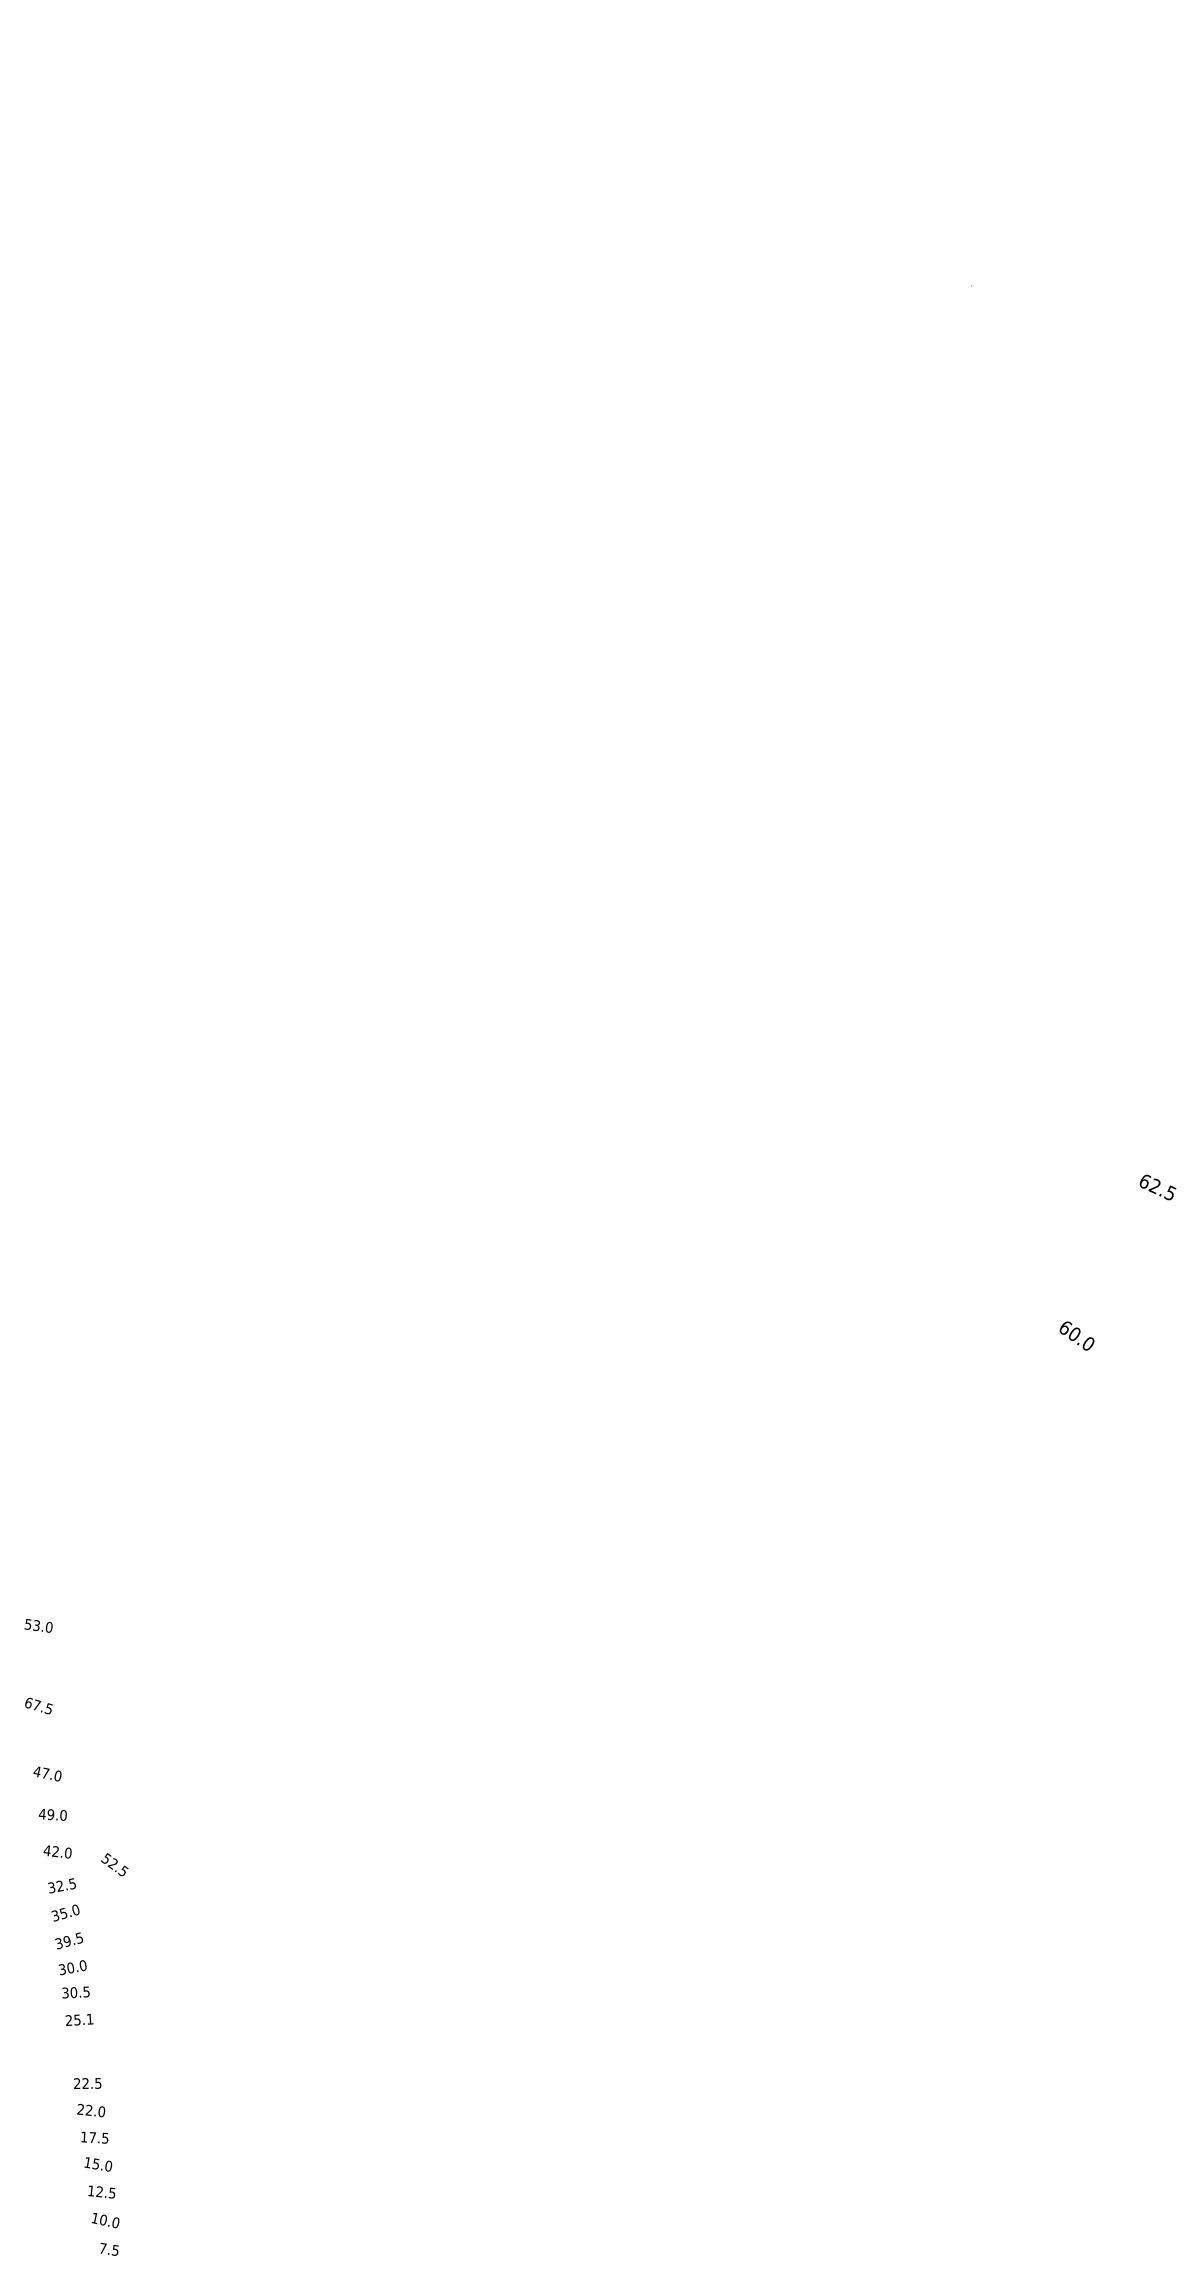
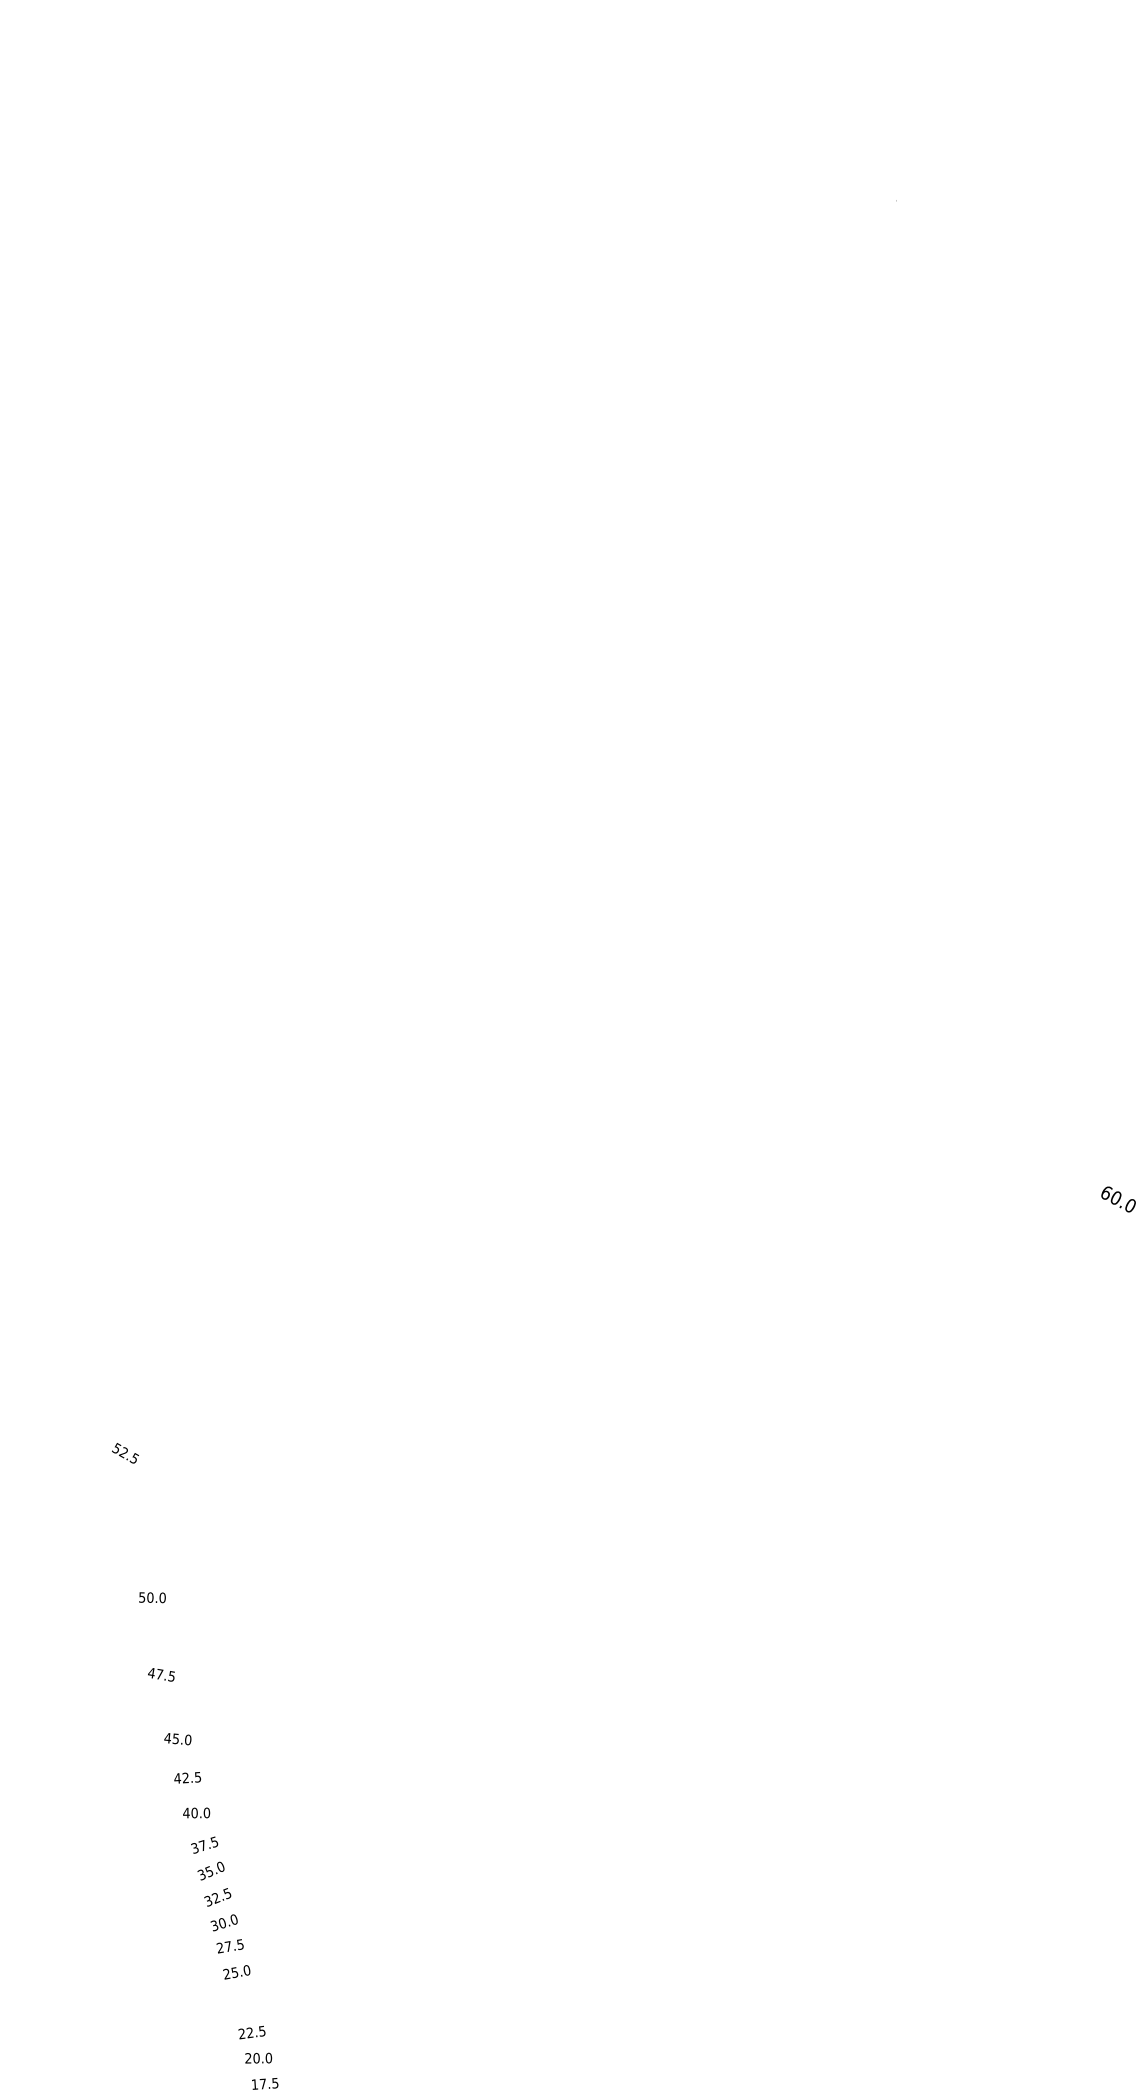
text: (36, 1625) -> (150, 1597), 53.0 -> 50.0
text: (28, 1702) -> (151, 1672), 67.5 -> 47.5
text: (45, 1772) -> (175, 1738), 47.0 -> 45.0
text: (56, 1814) -> (191, 1777), 49.0 -> 42.5
text: (55, 1851) -> (194, 1812), 42.0 -> 40.0
text: (114, 1864) -> (125, 1453), moved
text: (59, 1885) -> (202, 1845), 32.5 -> 37.5
text: (67, 1941) -> (216, 1898), 39.5 -> 32.5
text: (69, 1992) -> (224, 1947), 30.5 -> 27.5
text: (89, 2018) -> (246, 1969), 25.1 -> 25.0
text: (88, 2109) -> (255, 2057), 22.0 -> 20.0

